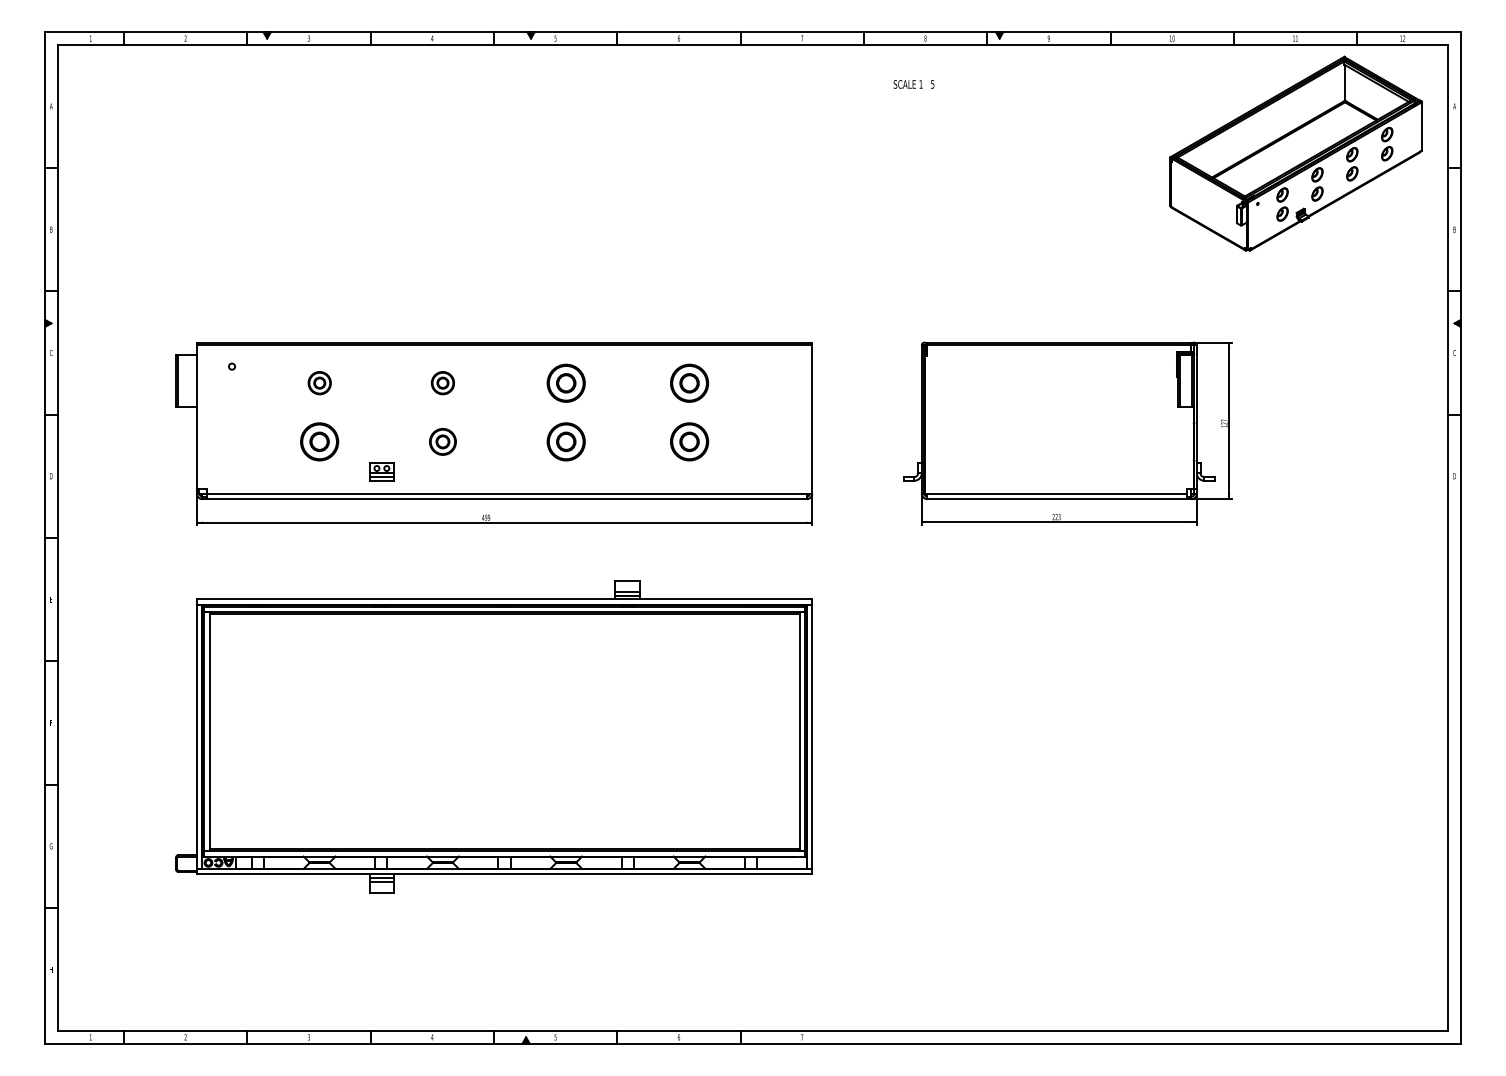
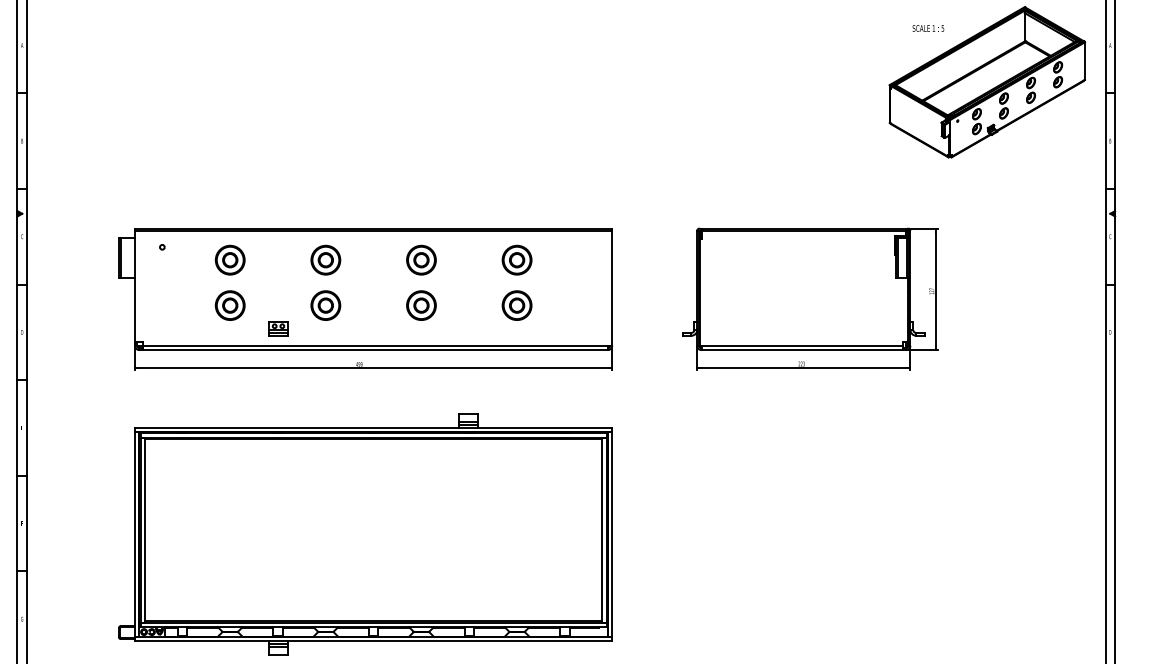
text: (913, 84) -> (928, 28), moved
part: (319, 382) -> (230, 259), size x1.67
part: (442, 382) -> (325, 259), size x1.67
part: (442, 441) -> (325, 305), size x1.43

